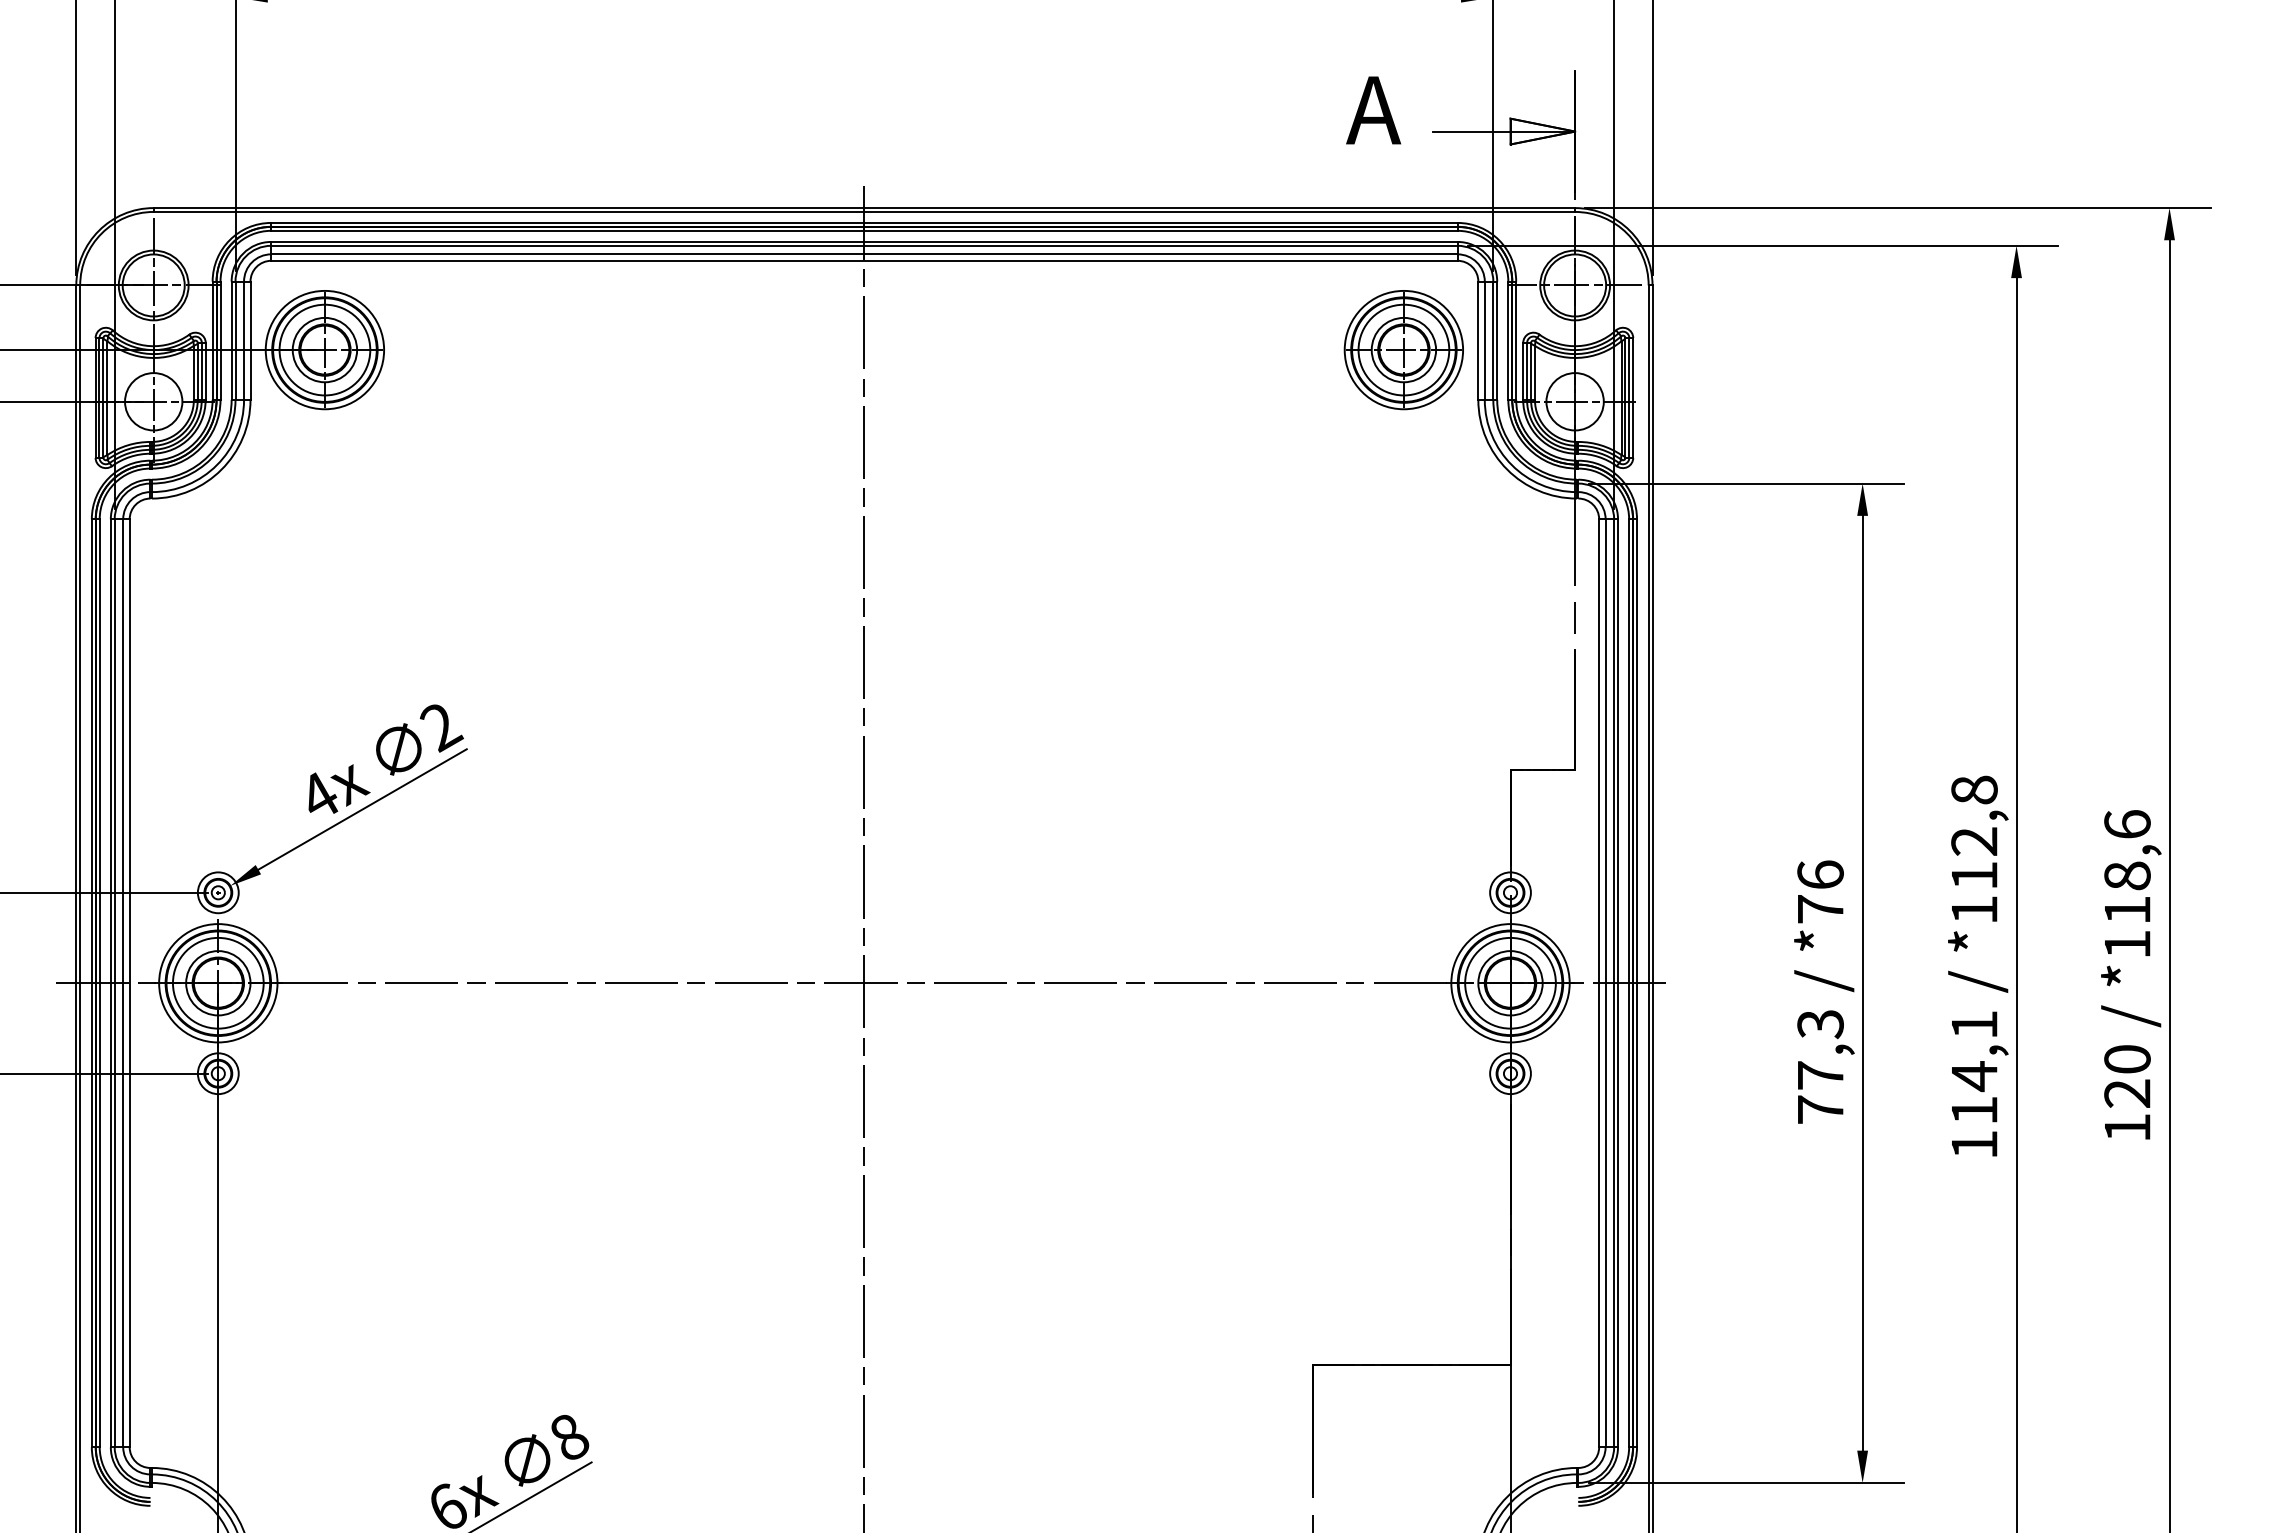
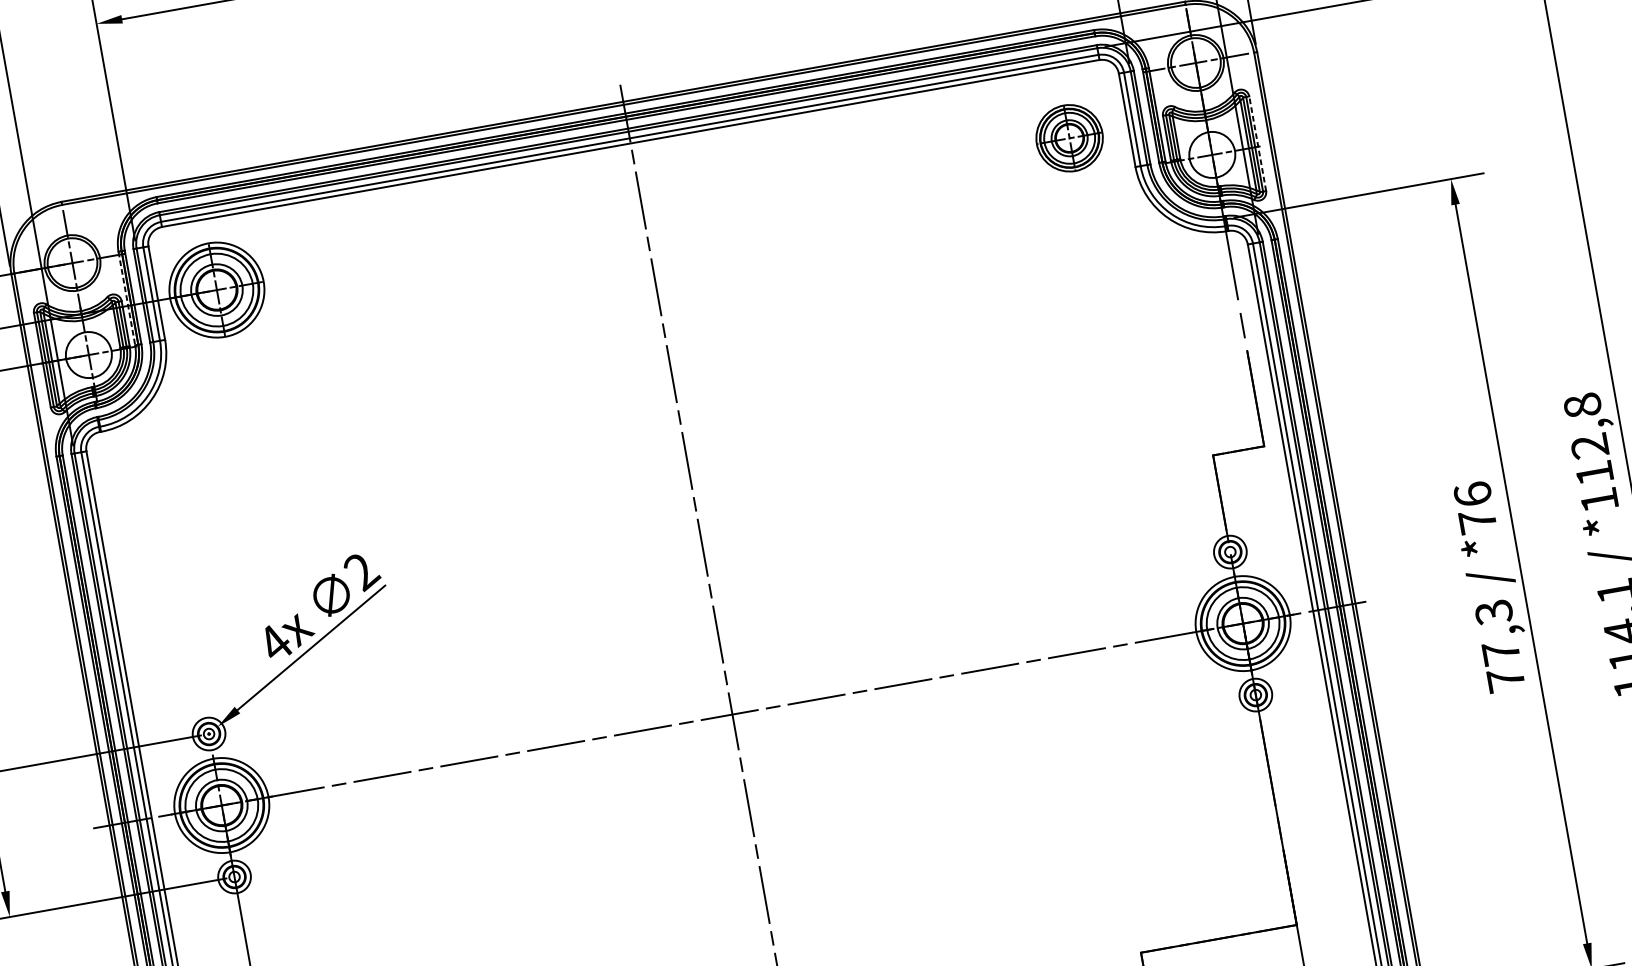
line: (212, 341) -> (126, 299), solid -> dashed
part: (1403, 350) -> (1069, 138), size x0.7
line: (1633, 397) -> (1257, 143), solid -> dashed

